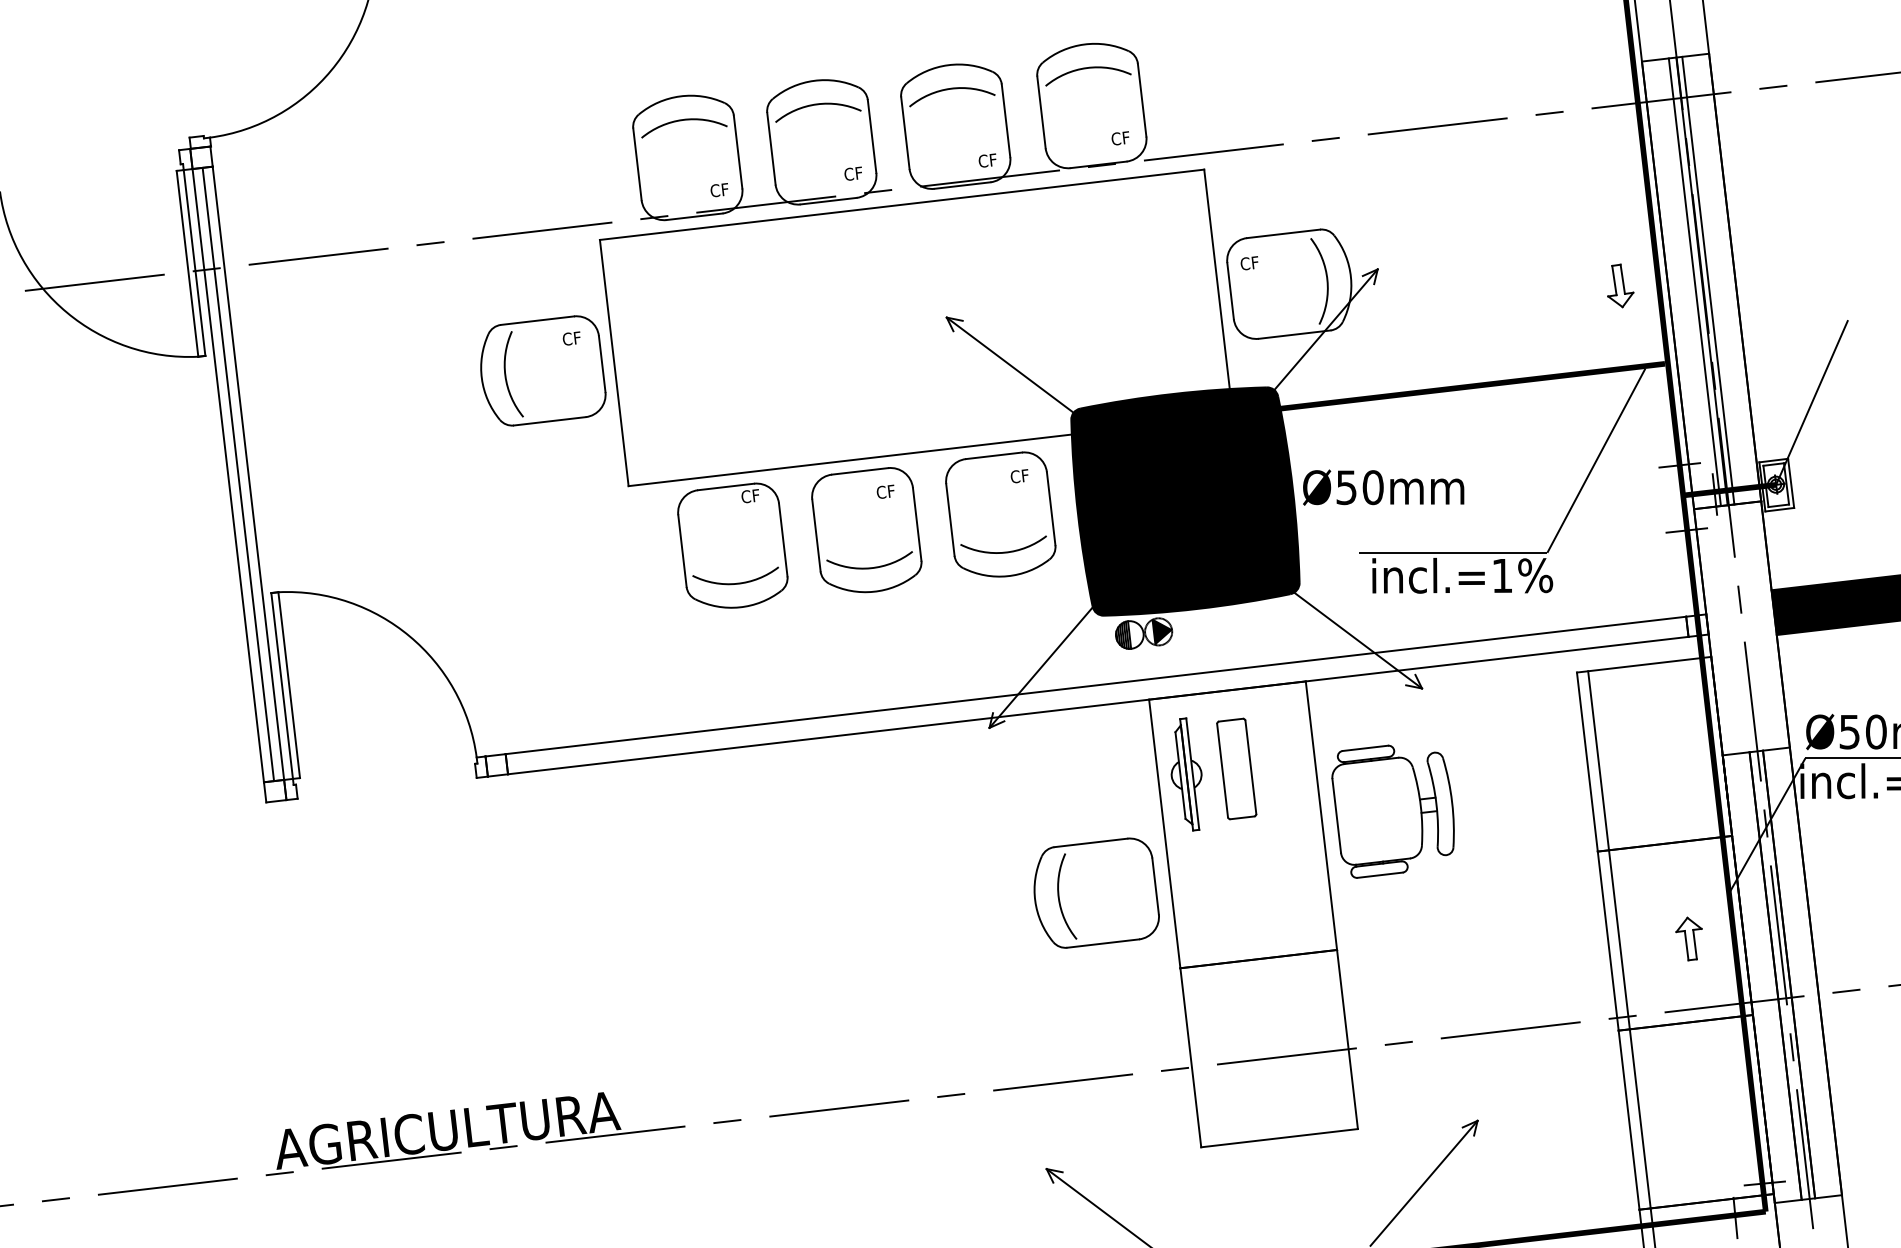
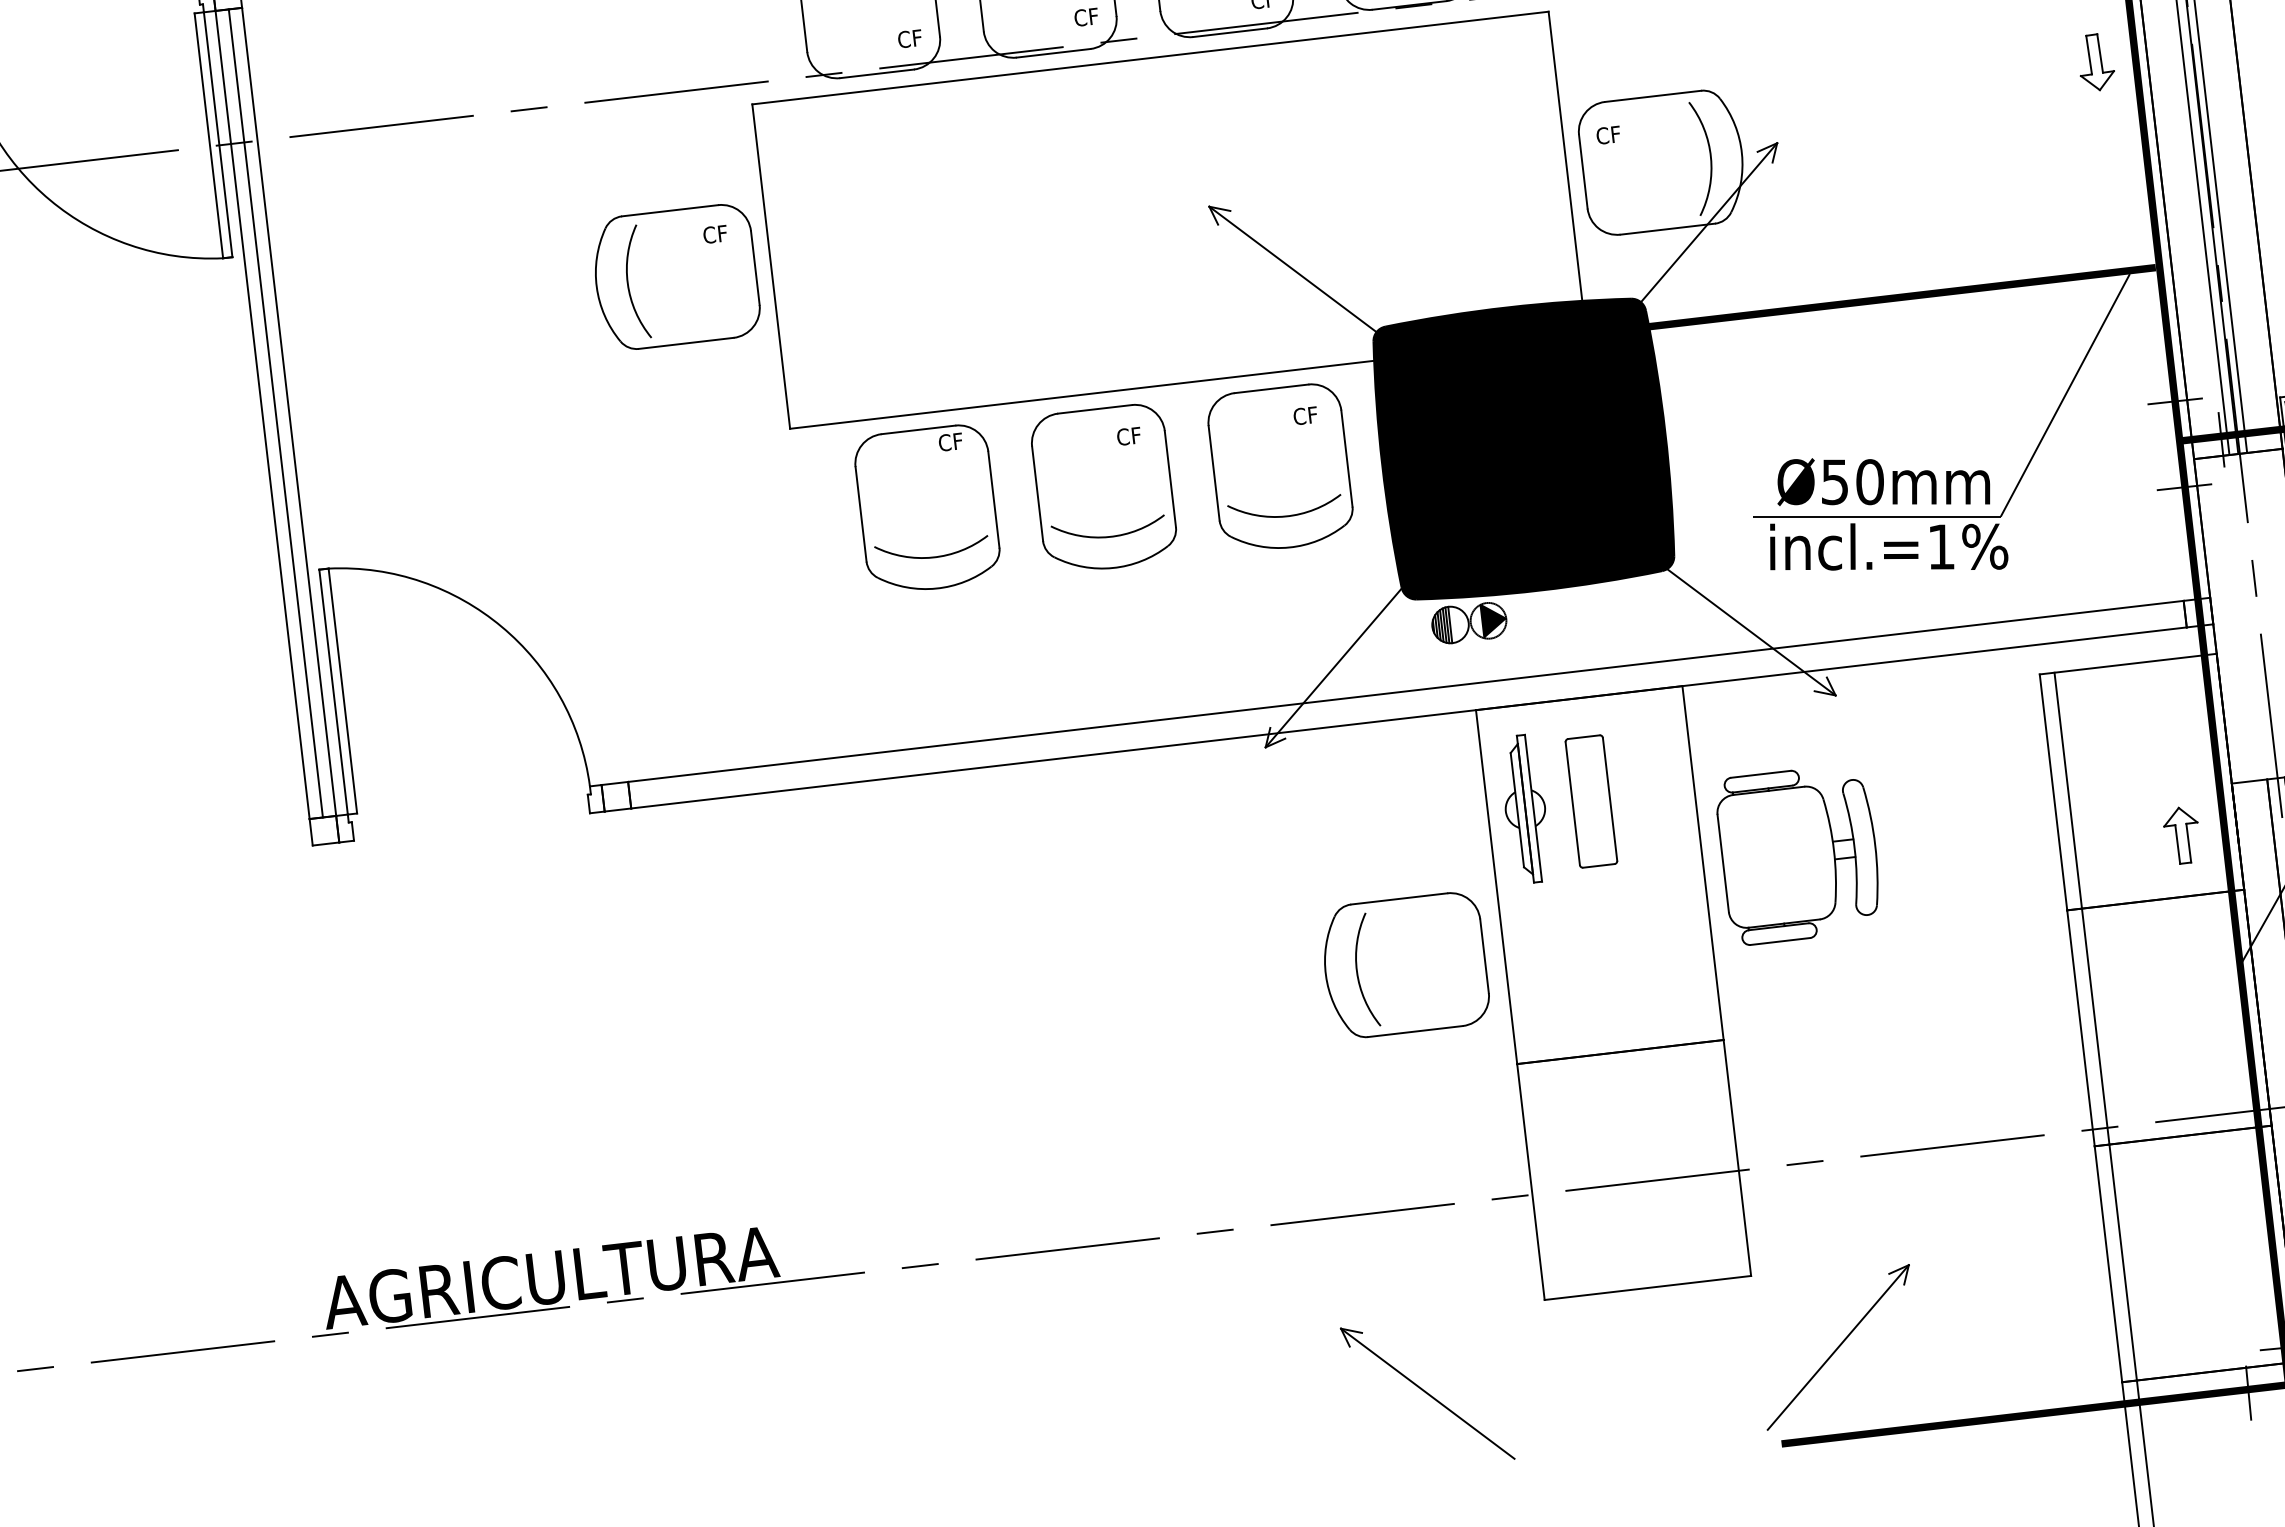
part: (1620, 285) -> (2097, 61), moved
text: (1383, 487) -> (1883, 481), moved
part: (1688, 938) -> (2180, 835), moved

